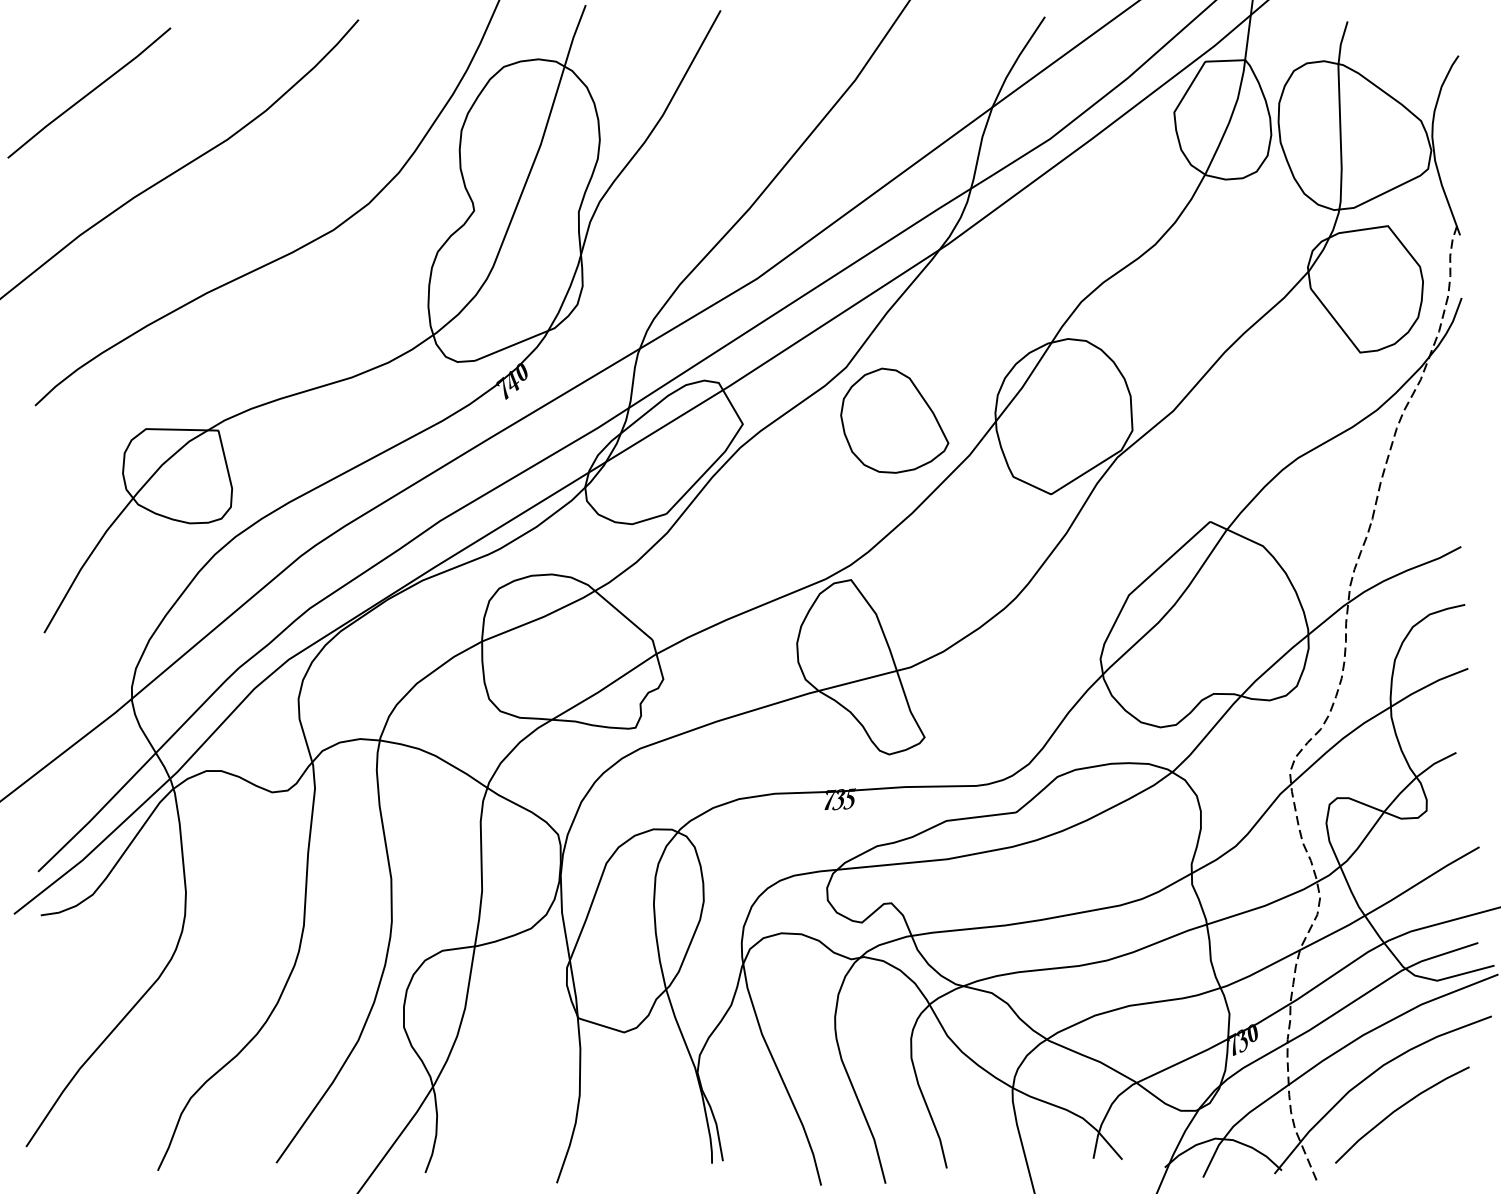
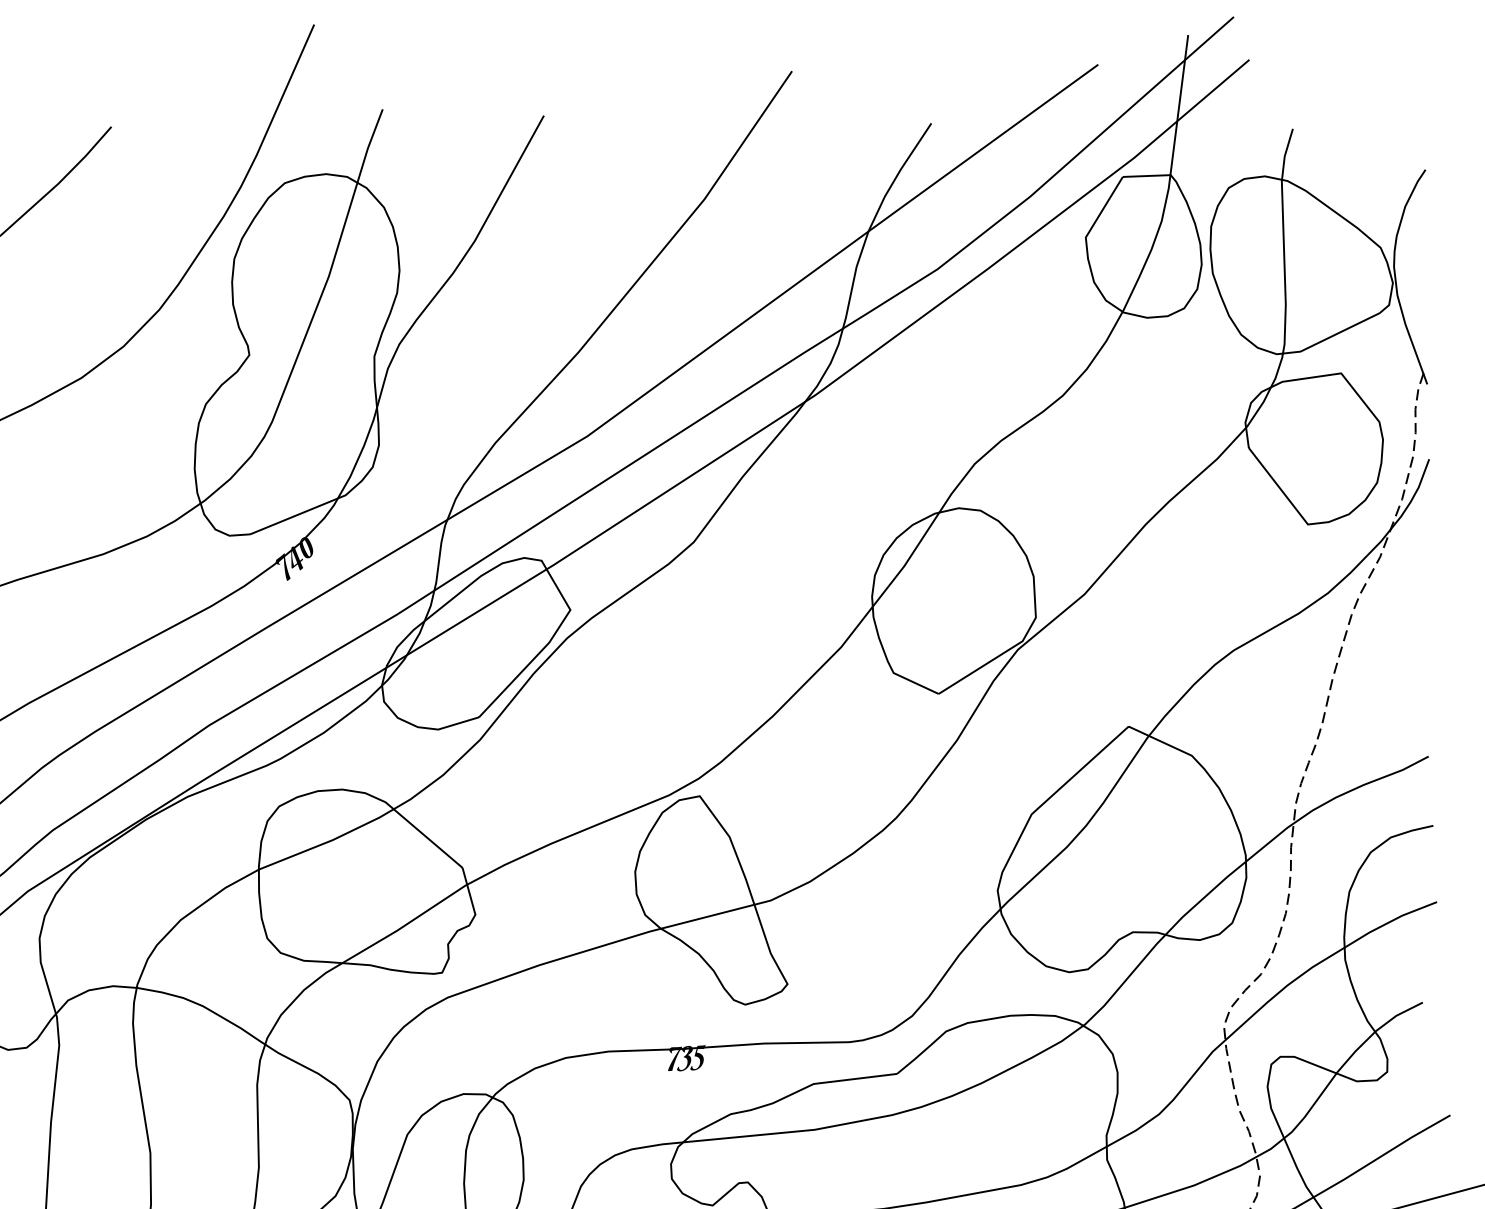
part: (894, 420) -> (751, 605), removed

